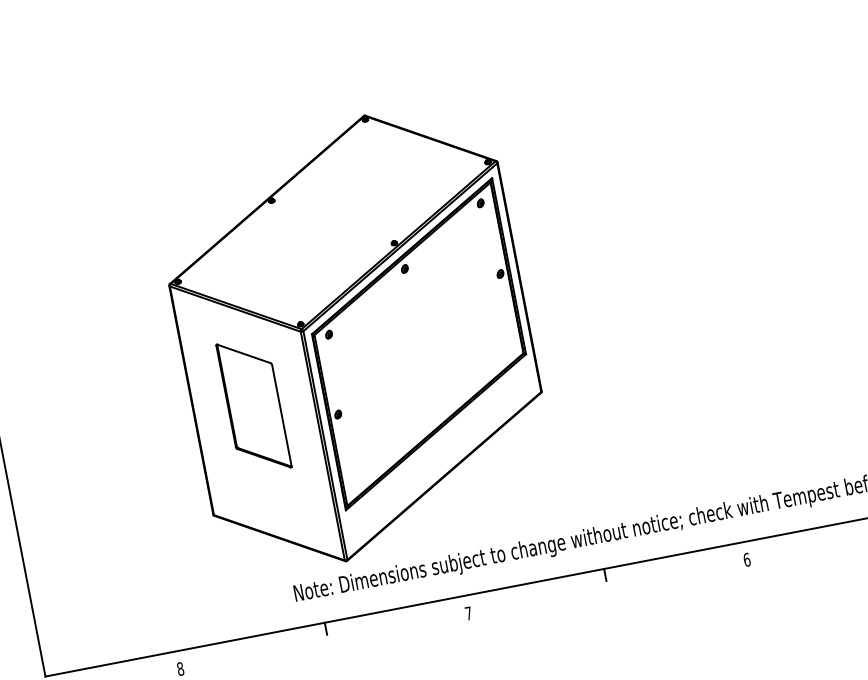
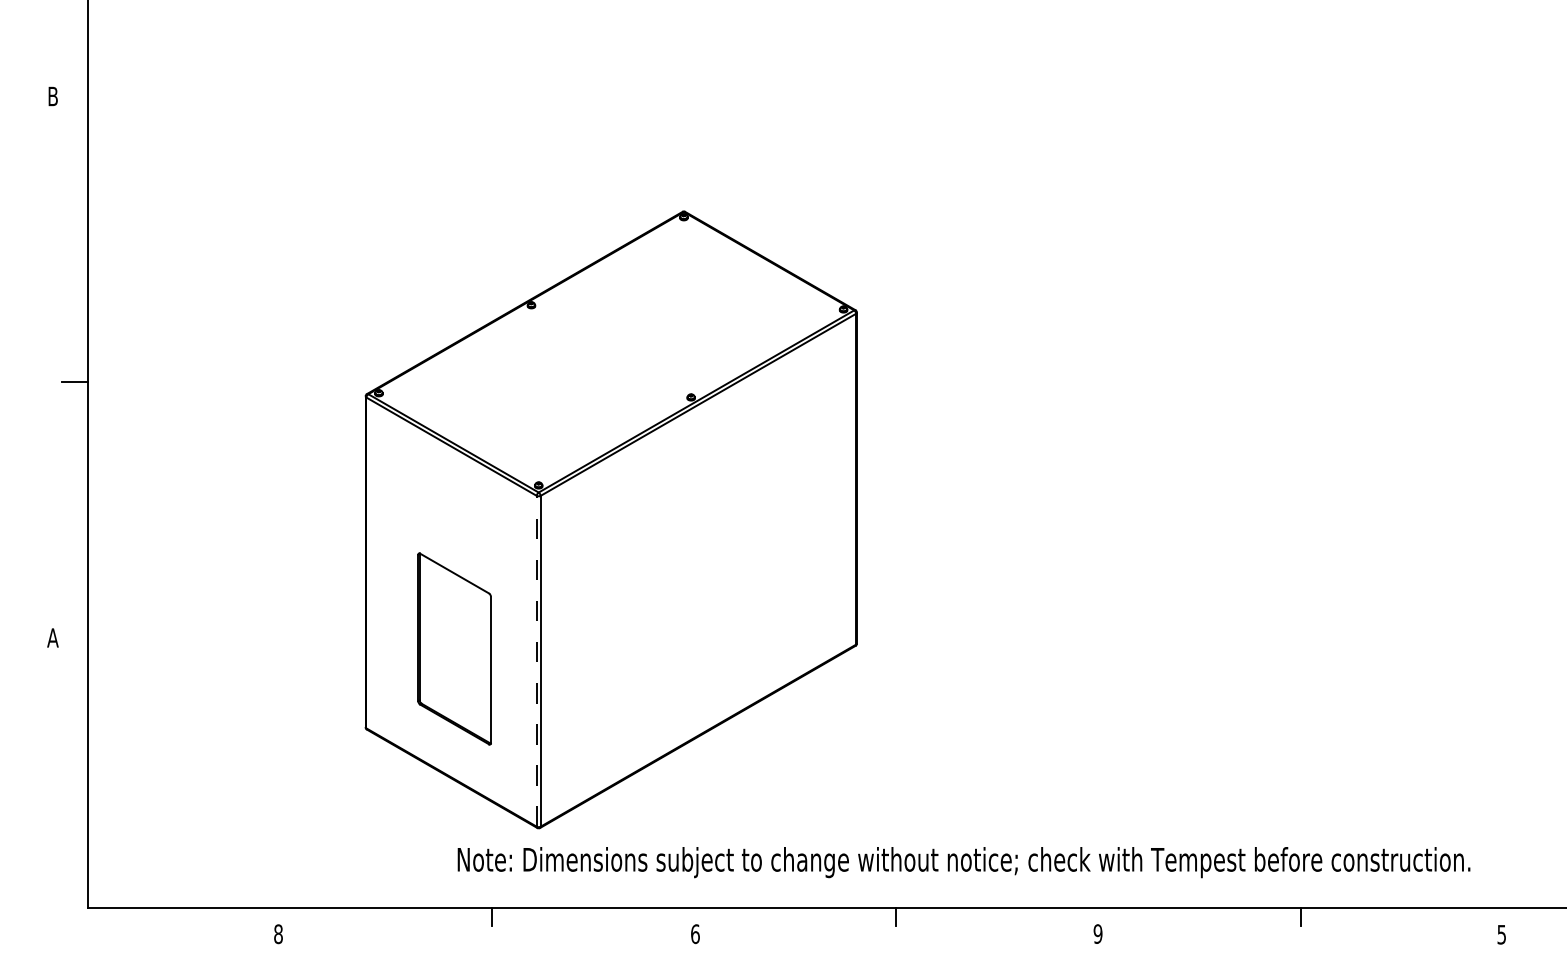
part: (419, 344) -> (698, 545), removed
part: (253, 405) -> (454, 648), moved
line: (322, 445) -> (536, 660), solid -> dashed
text: (746, 559) -> (1097, 933), 6 -> 9
text: (468, 613) -> (695, 934), 7 -> 6

